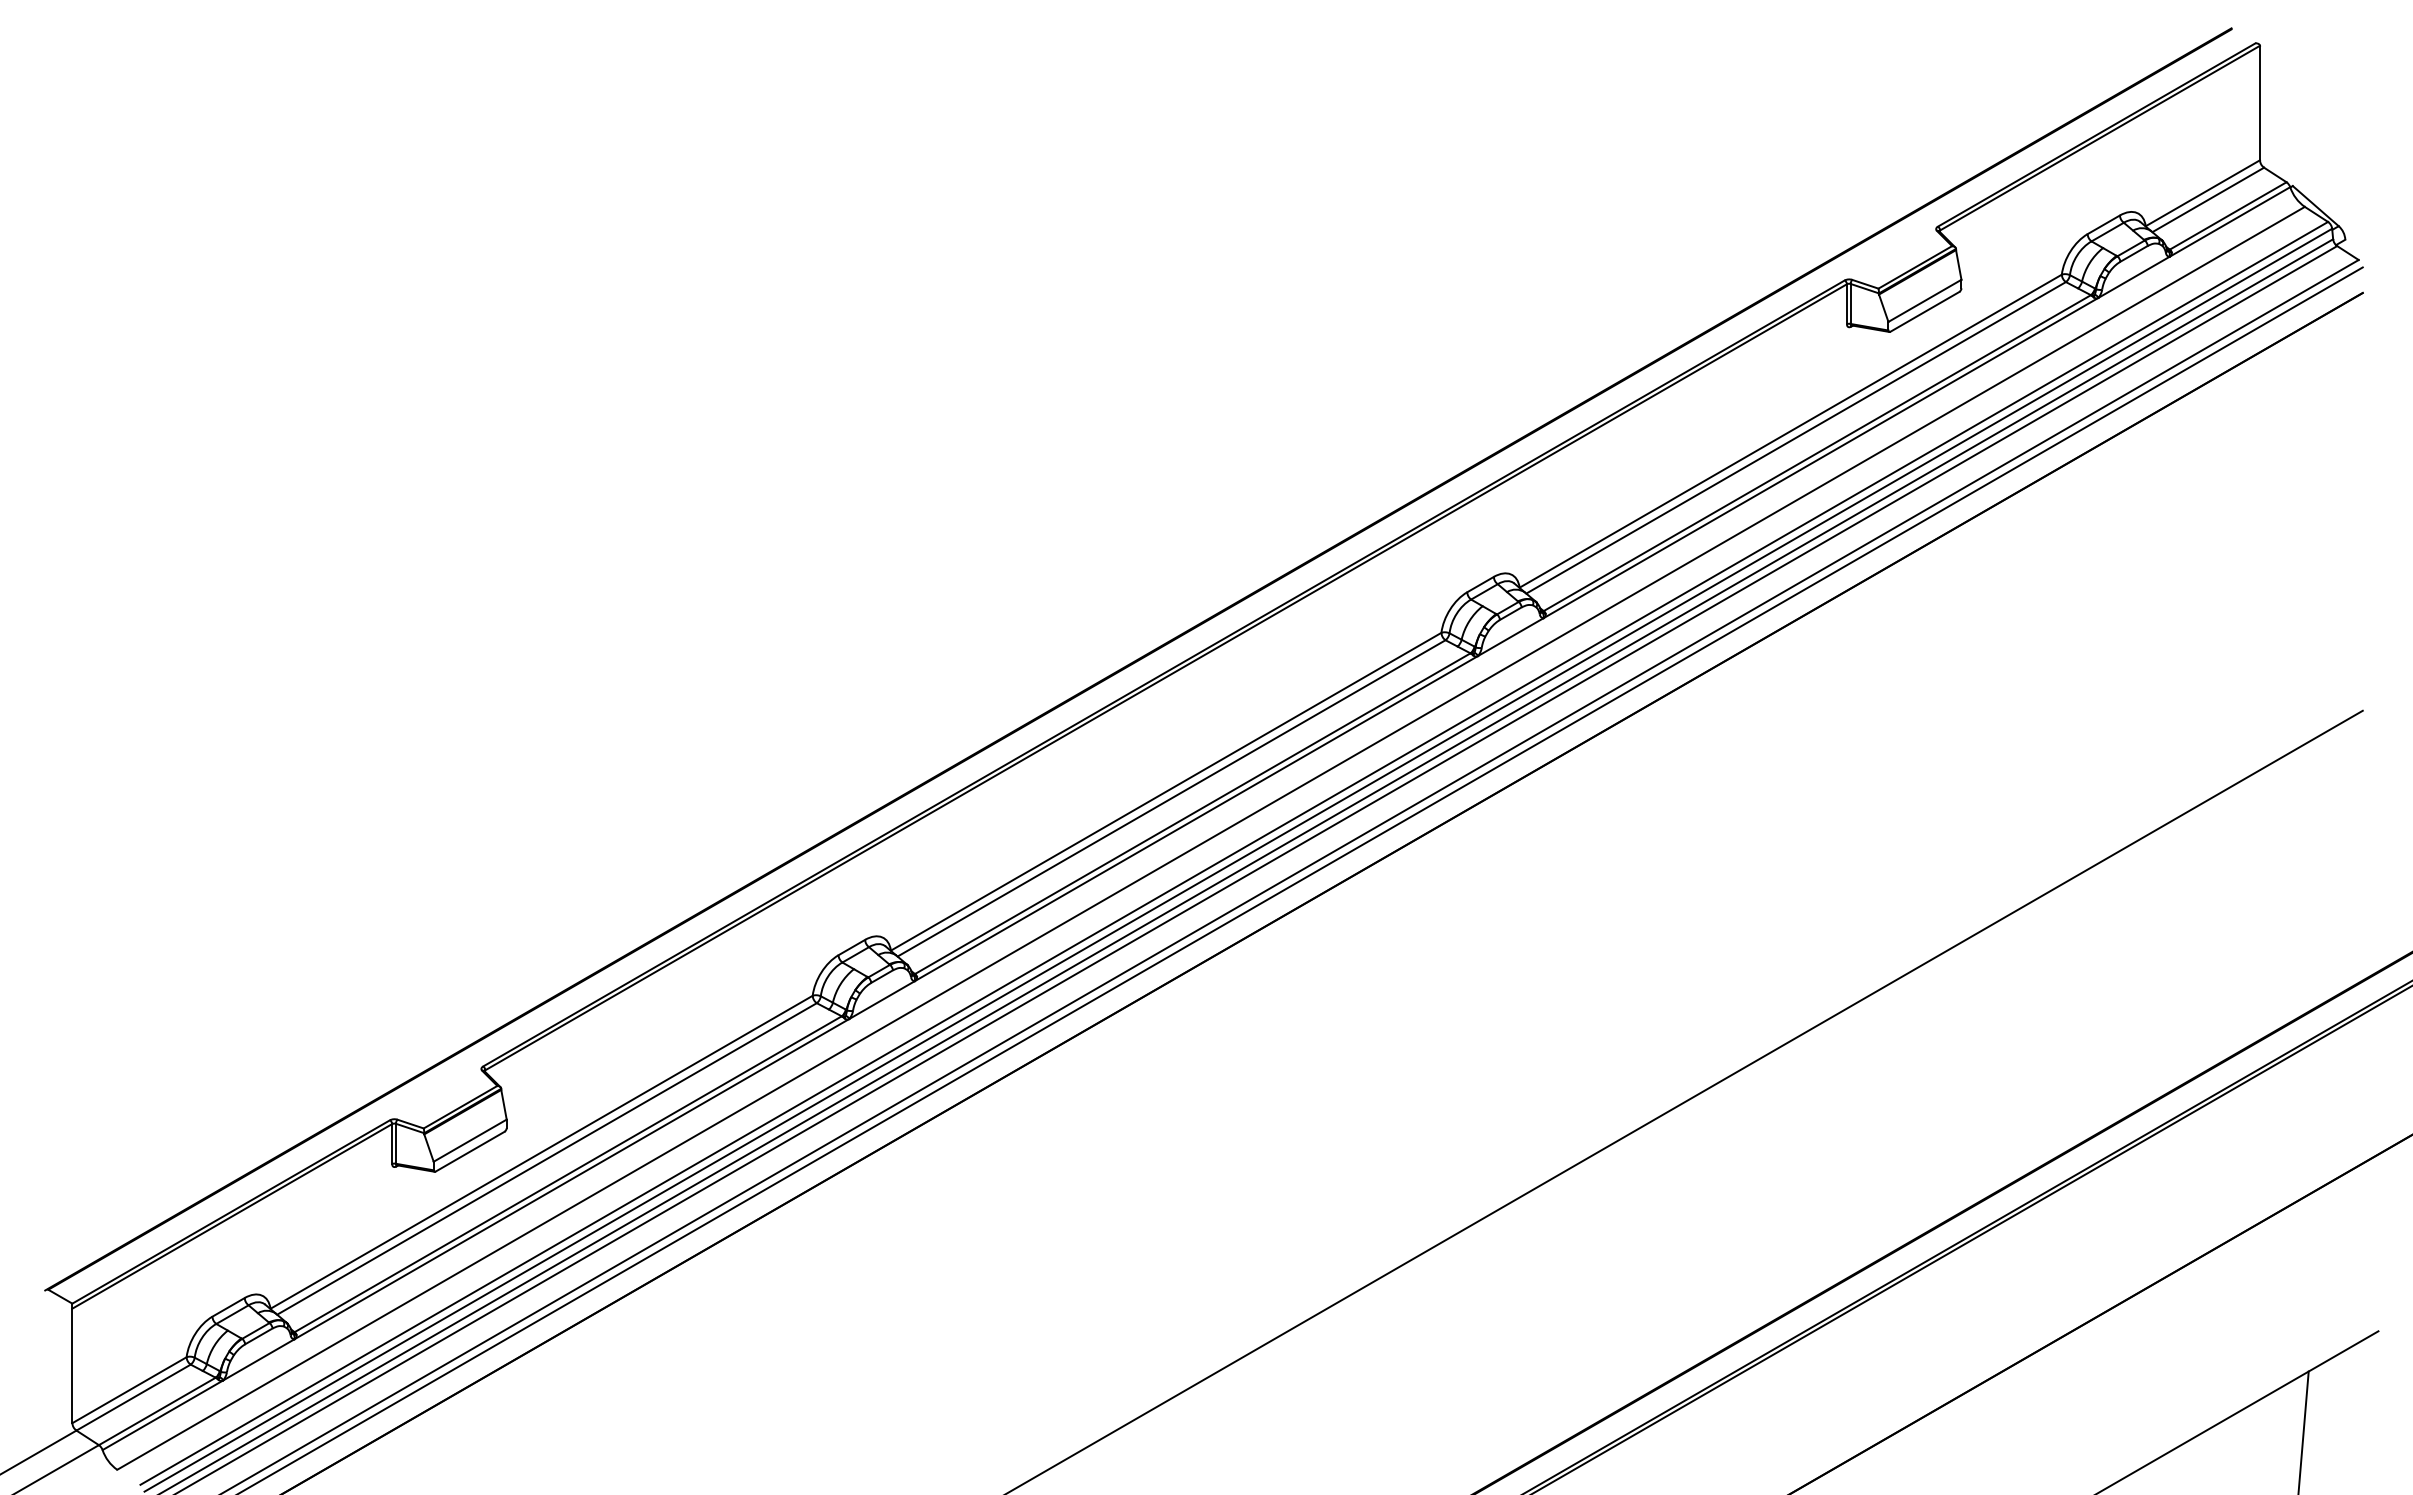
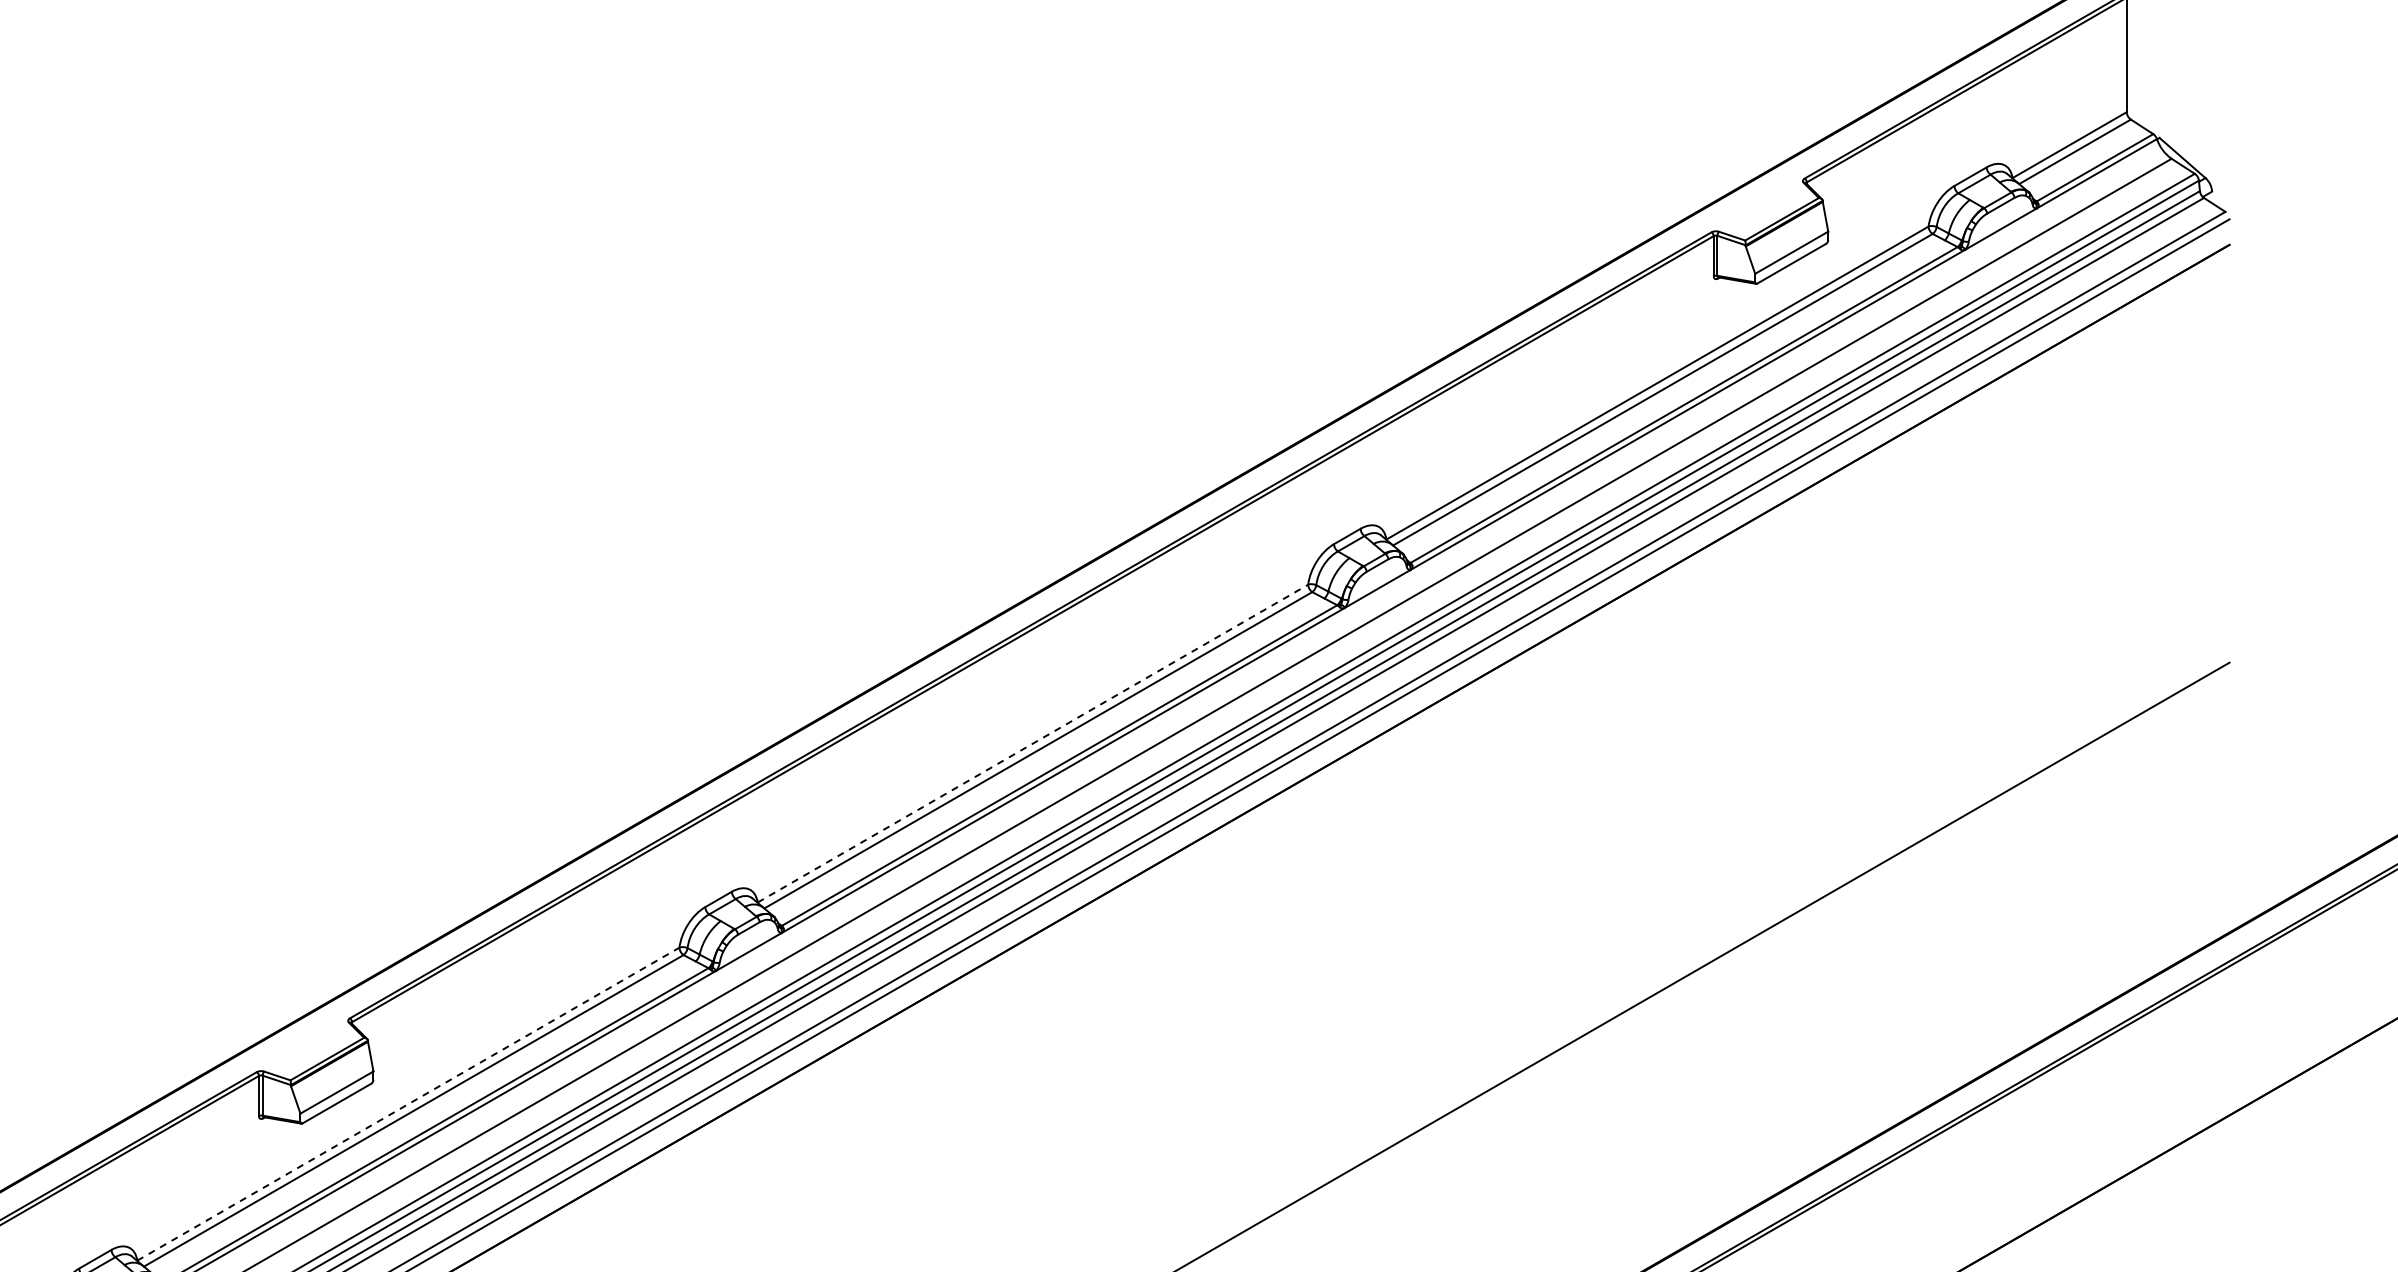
line: (1166, 791) -> (1033, 743), solid -> dashed
line: (542, 1152) -> (409, 1104), solid -> dashed

